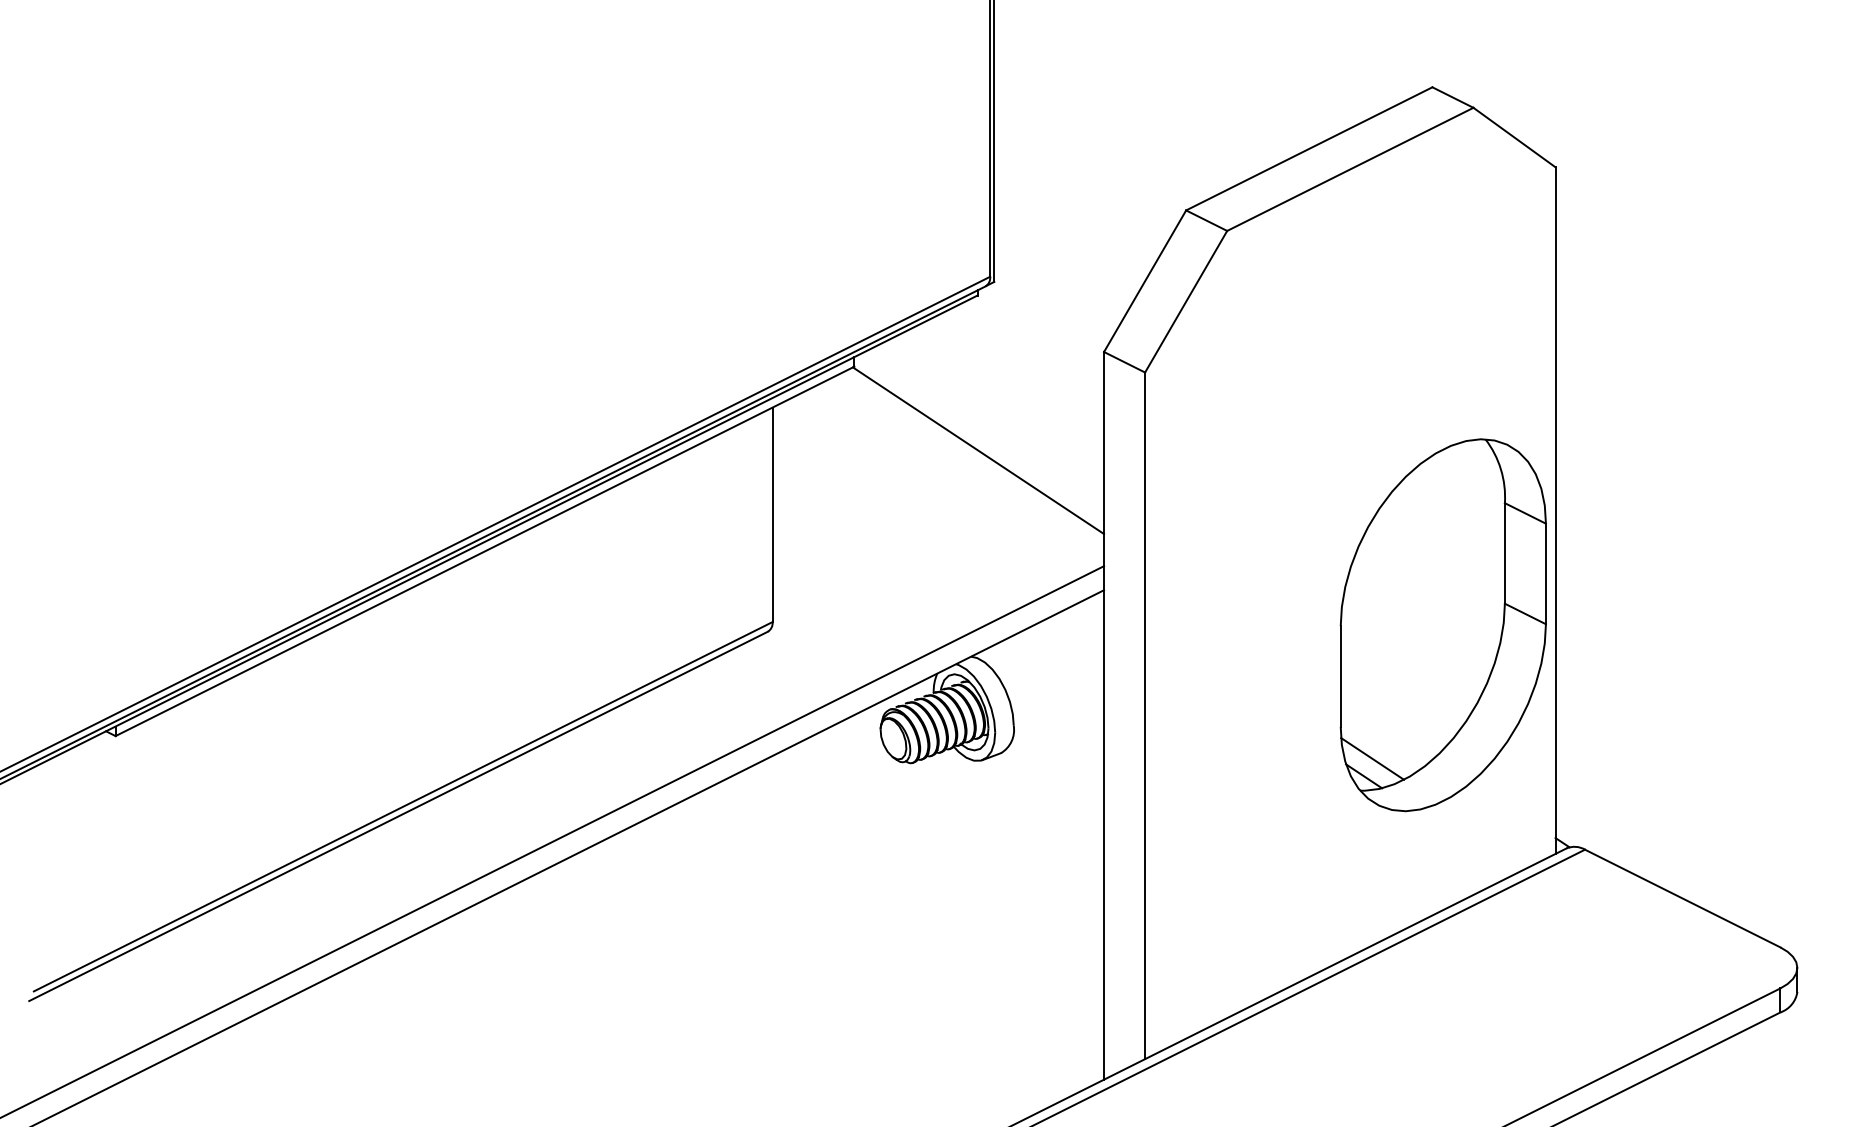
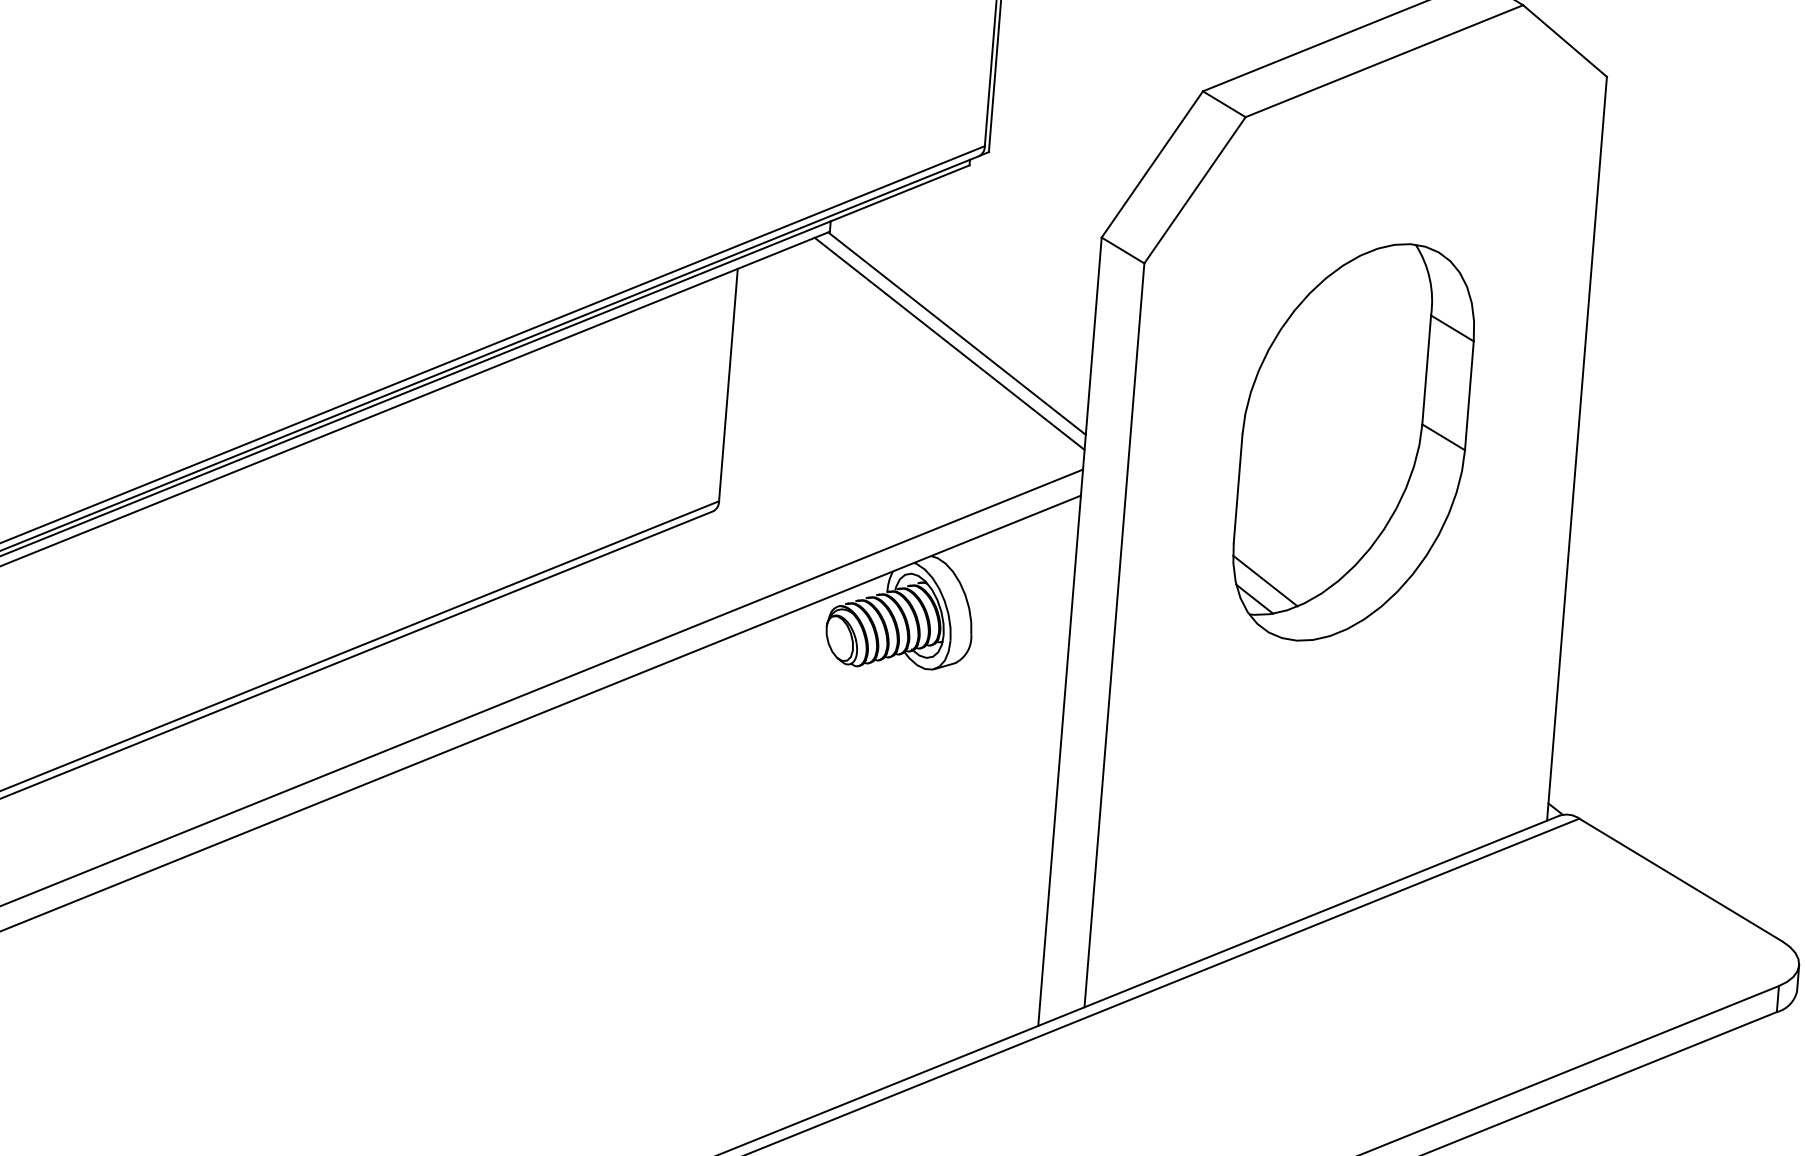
line: (972, 460) -> (949, 343), added
part: (1442, 625) -> (1352, 442), moved

